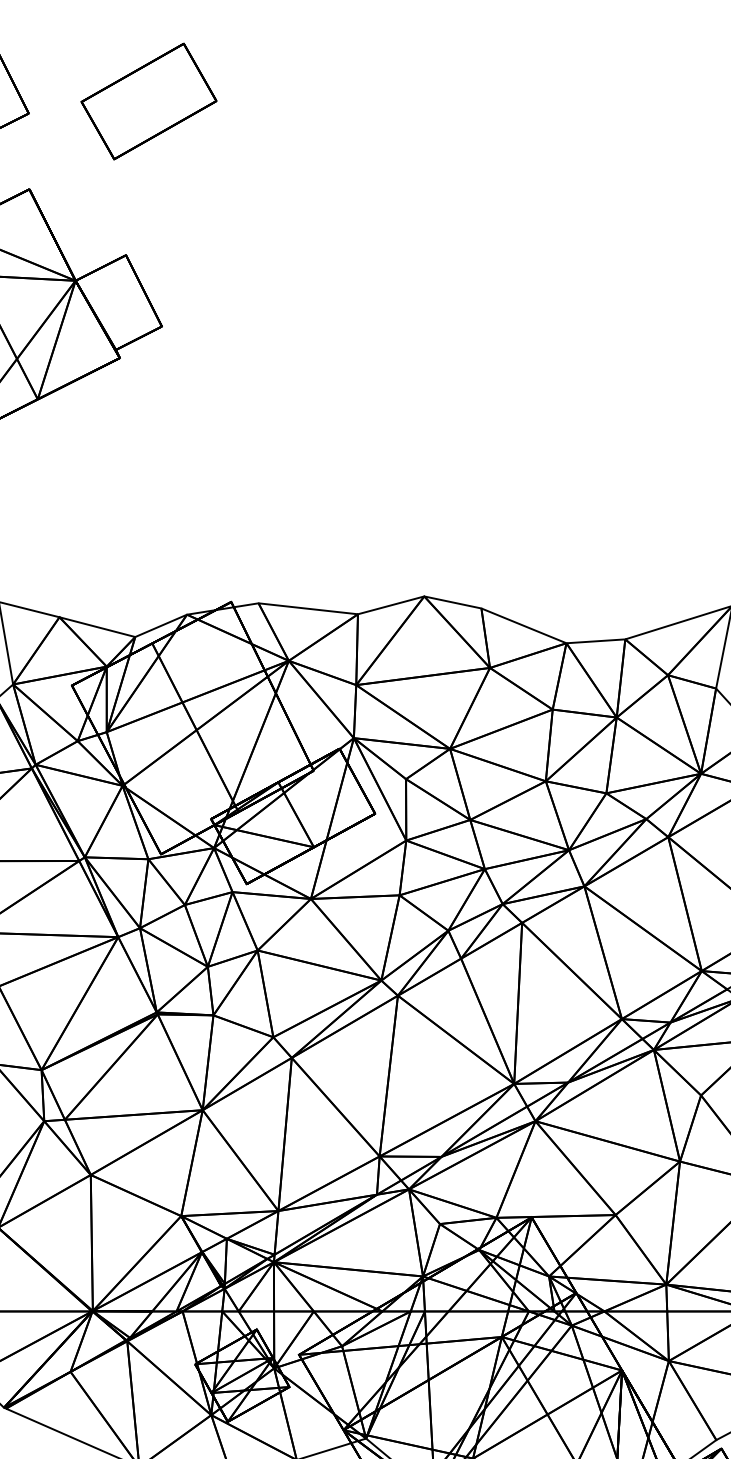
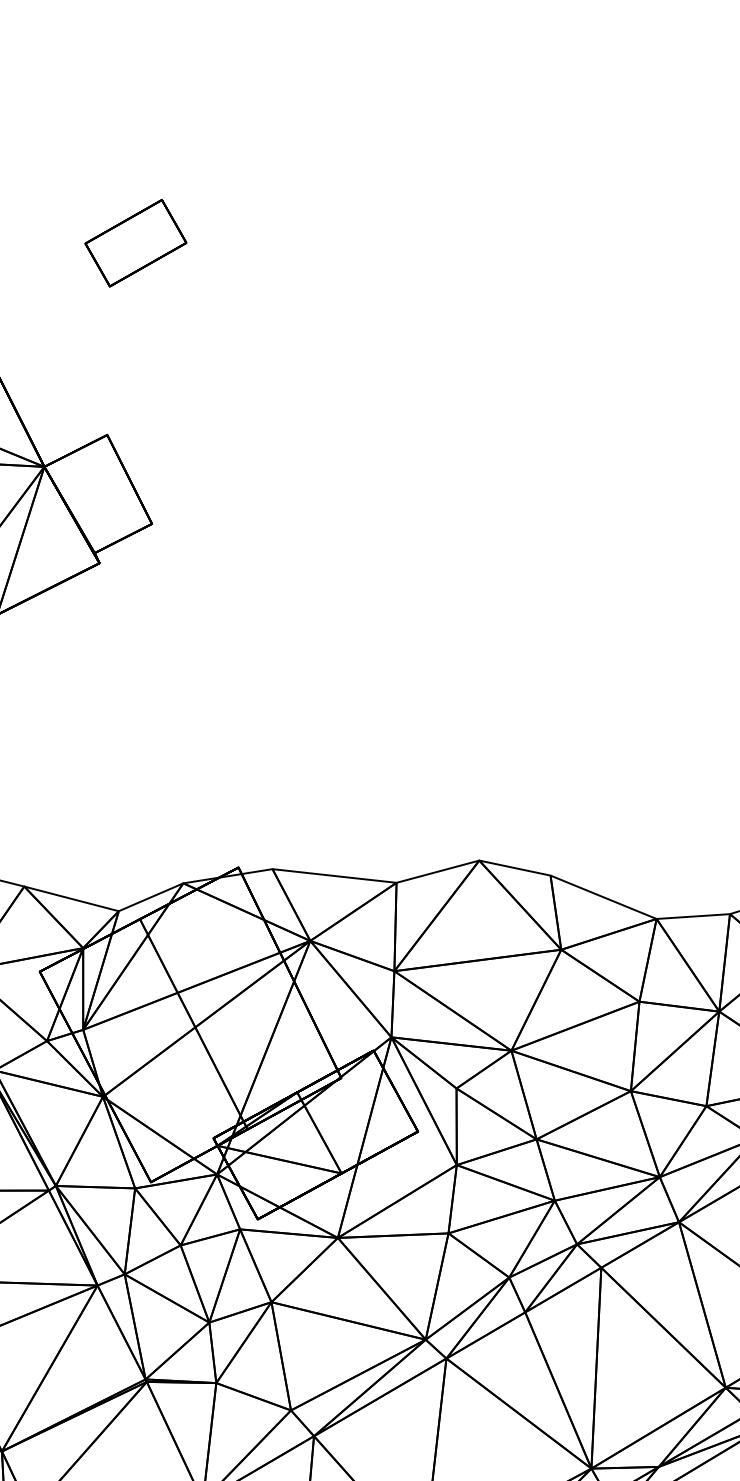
part: (148, 101) -> (135, 243), size x0.6

